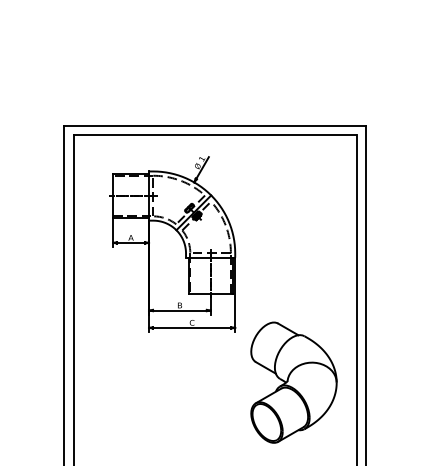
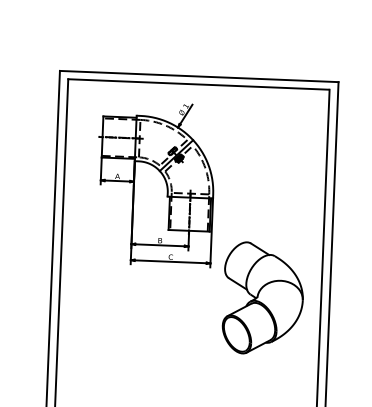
part: (293, 382) -> (262, 298), moved

